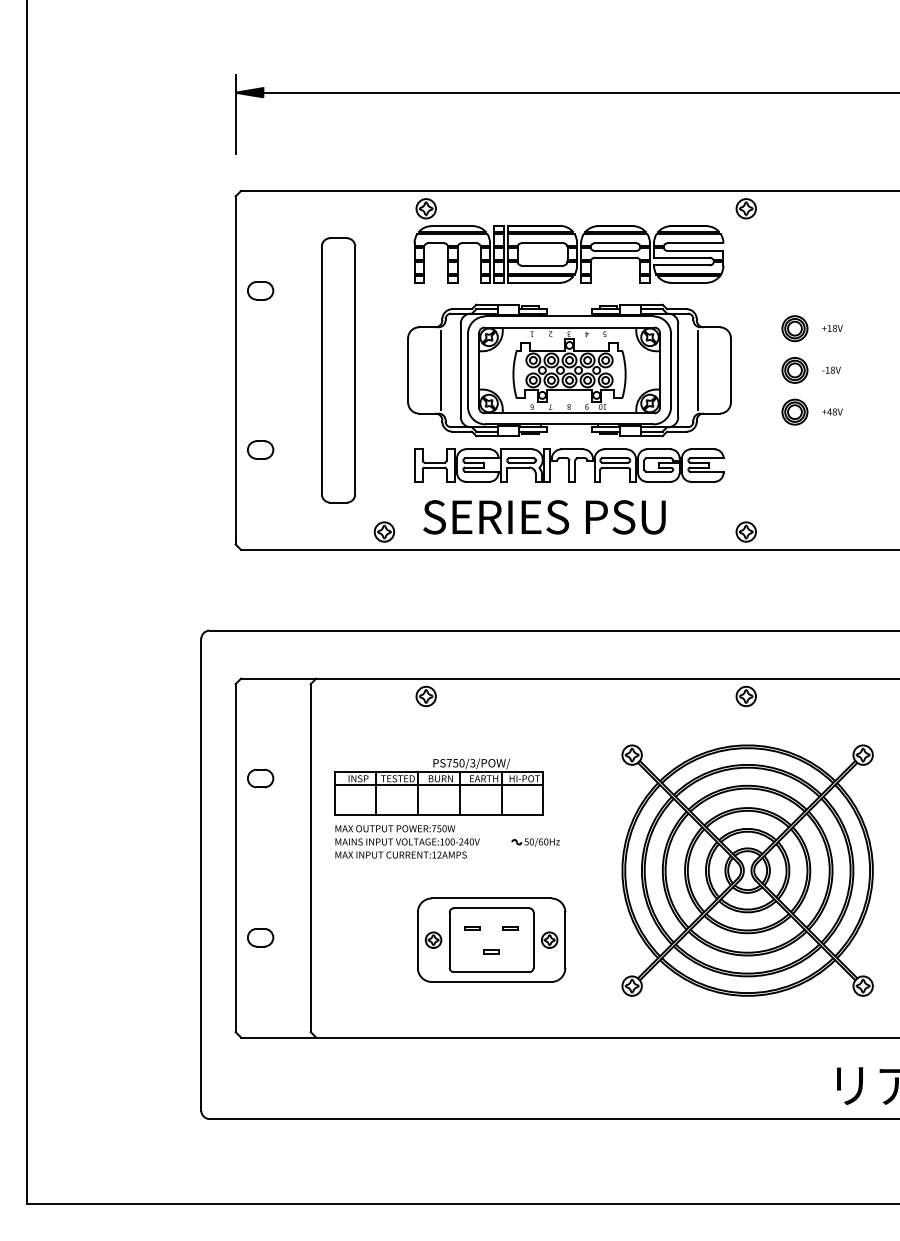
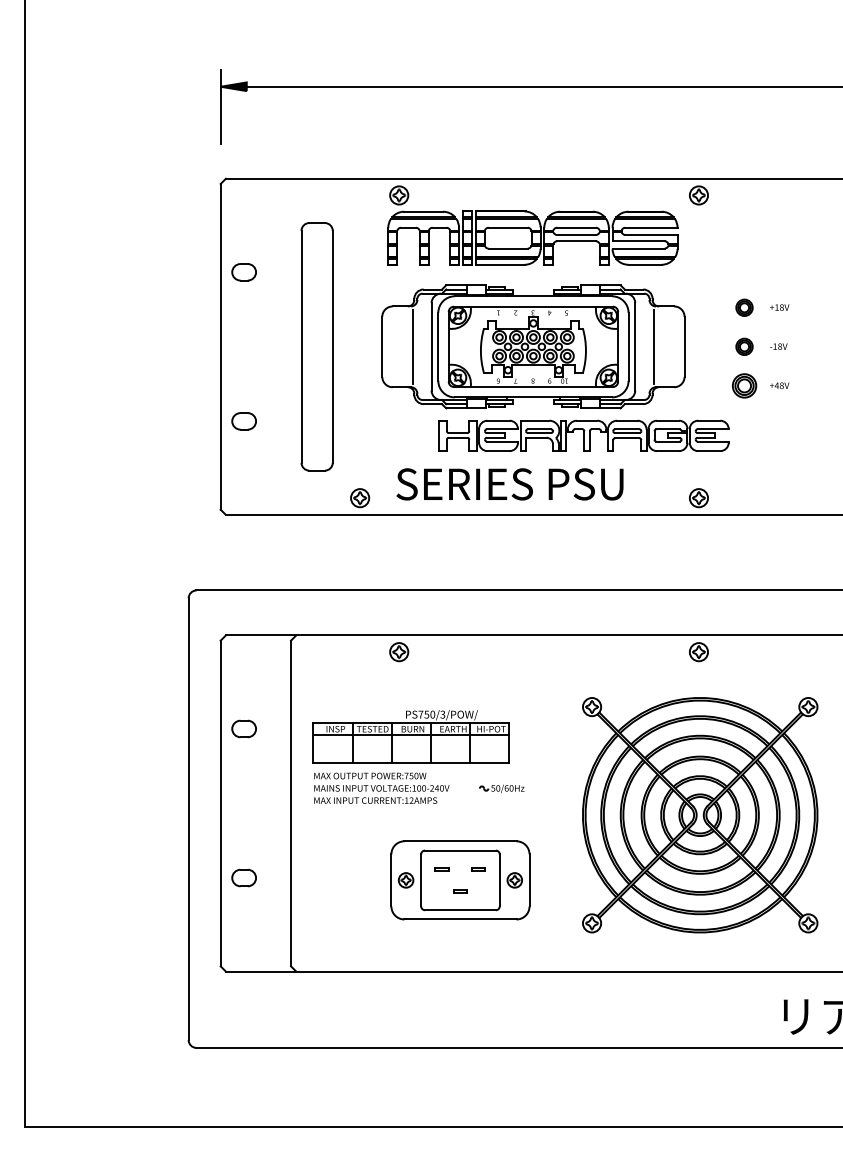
part: (794, 328) -> (744, 307), size x0.7
part: (794, 370) -> (744, 346), size x0.7
part: (568, 465) -> (583, 435), moved

